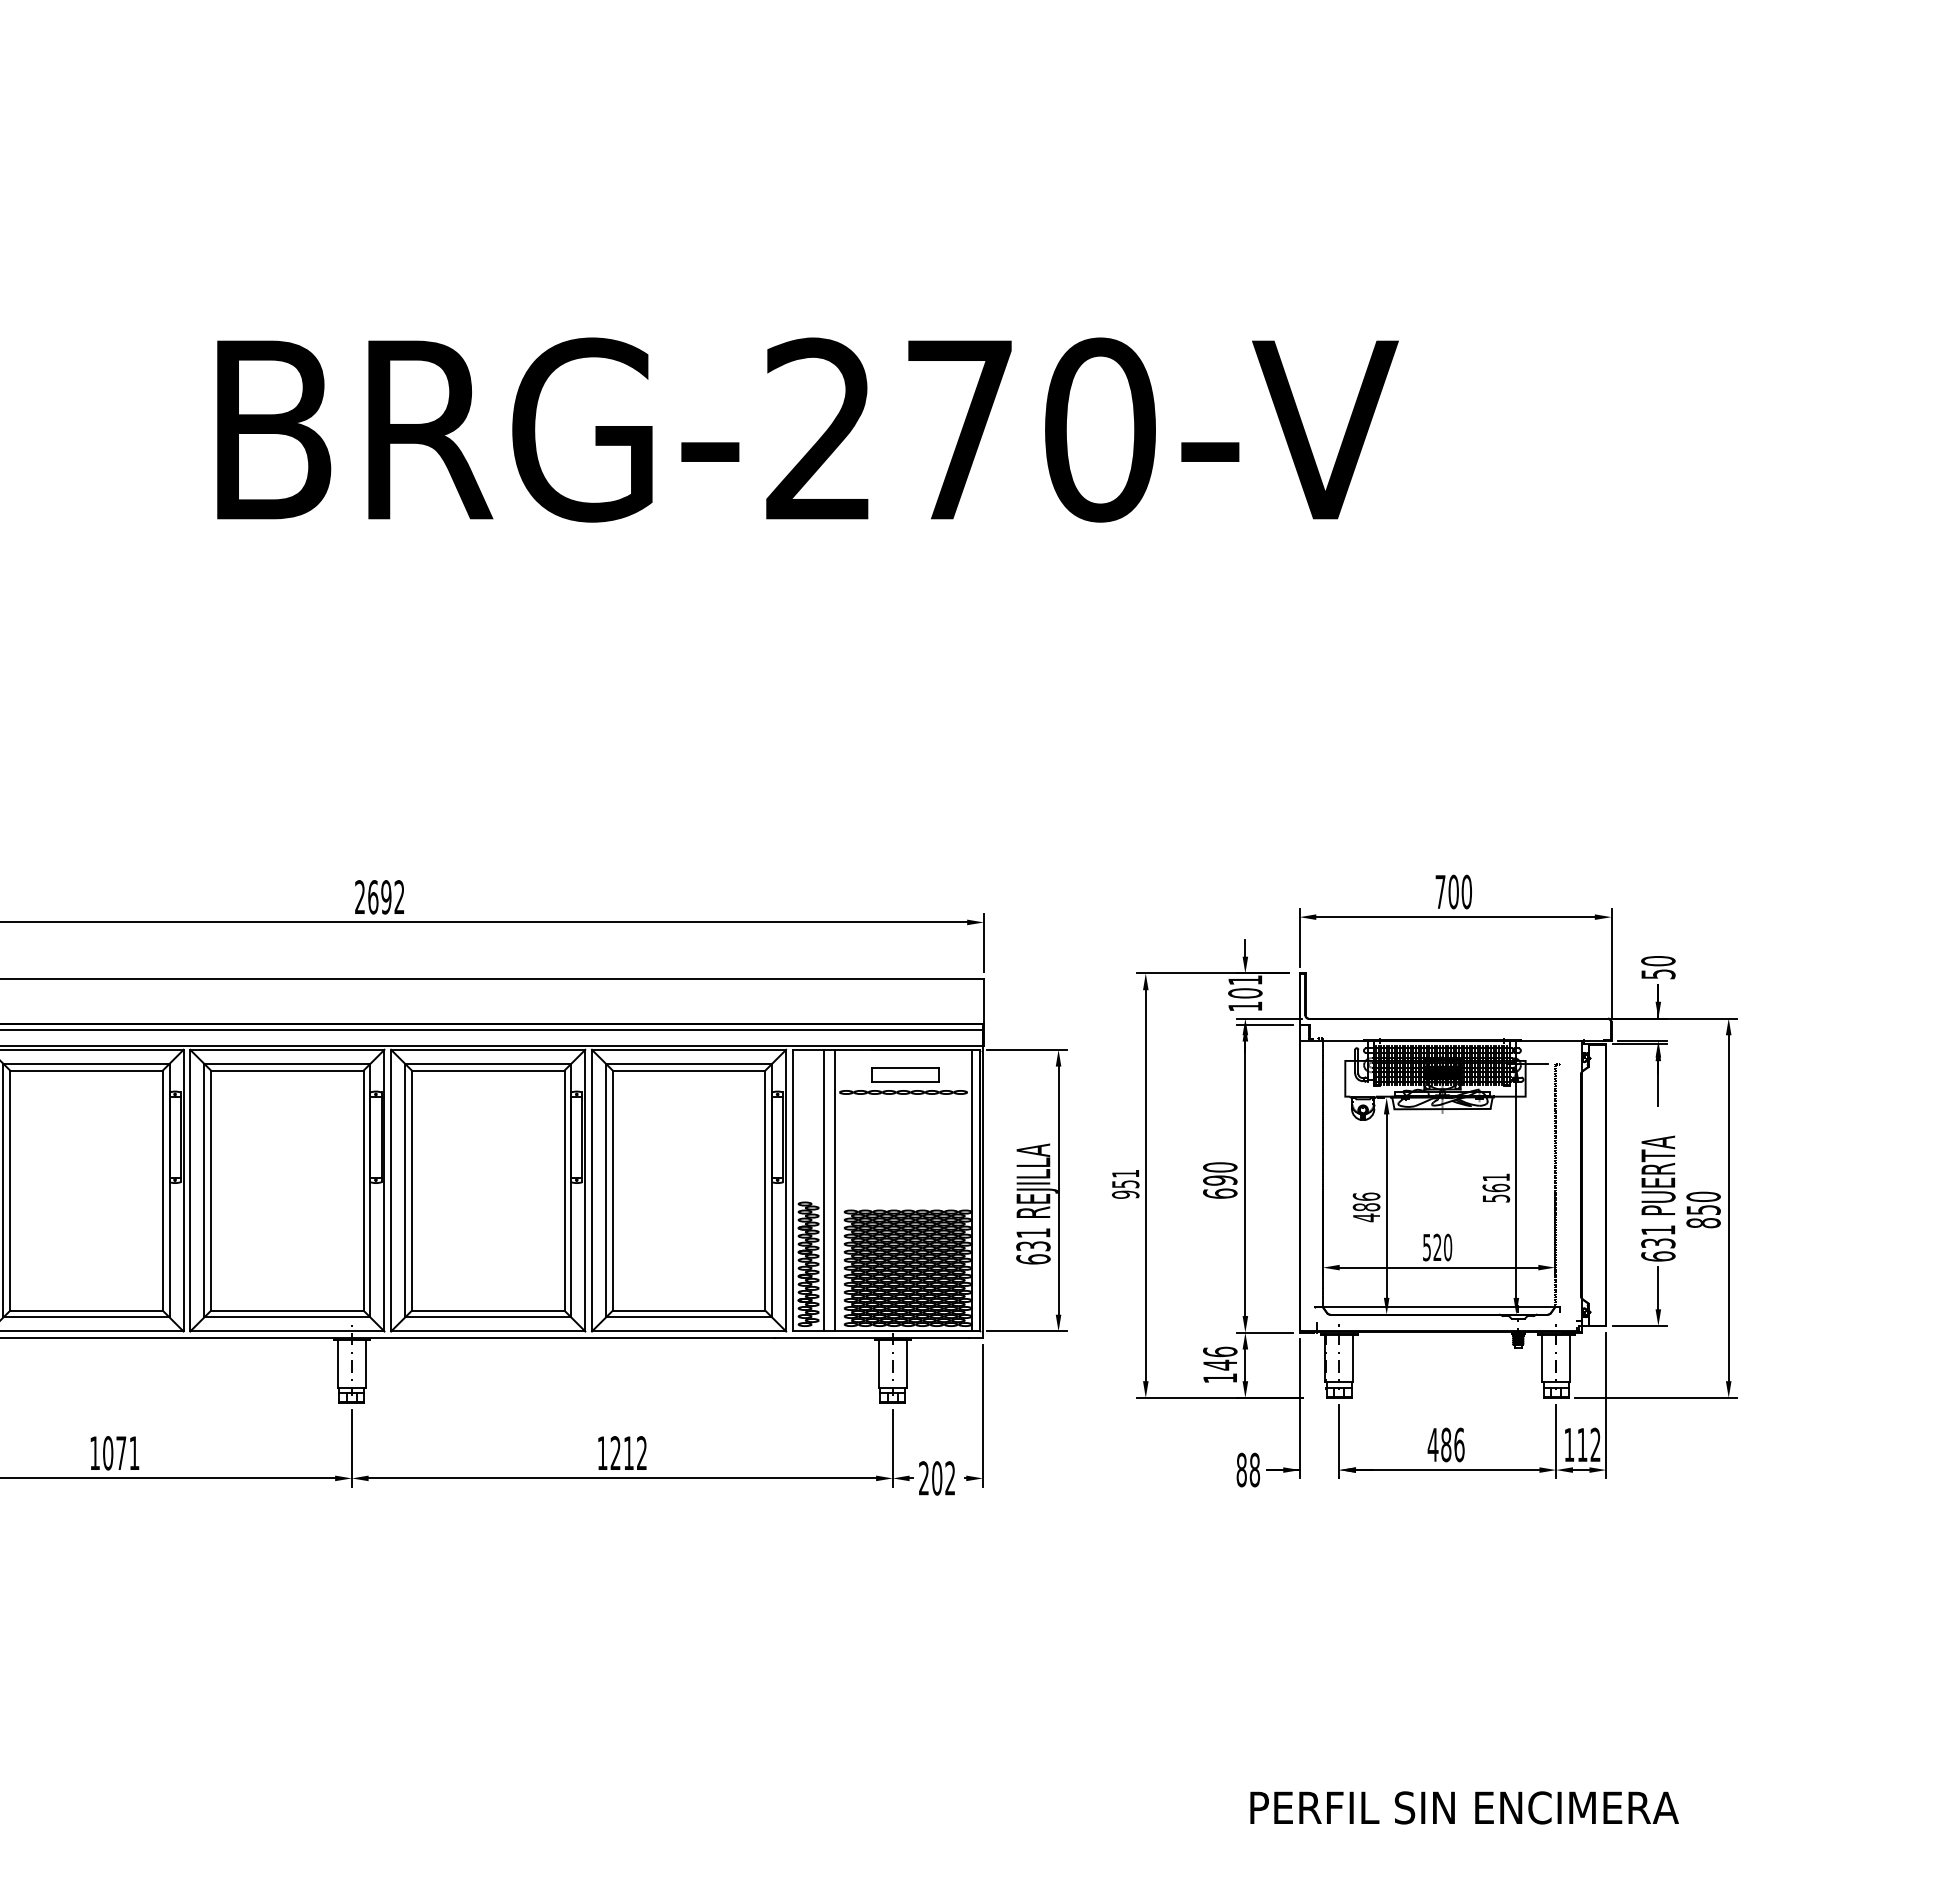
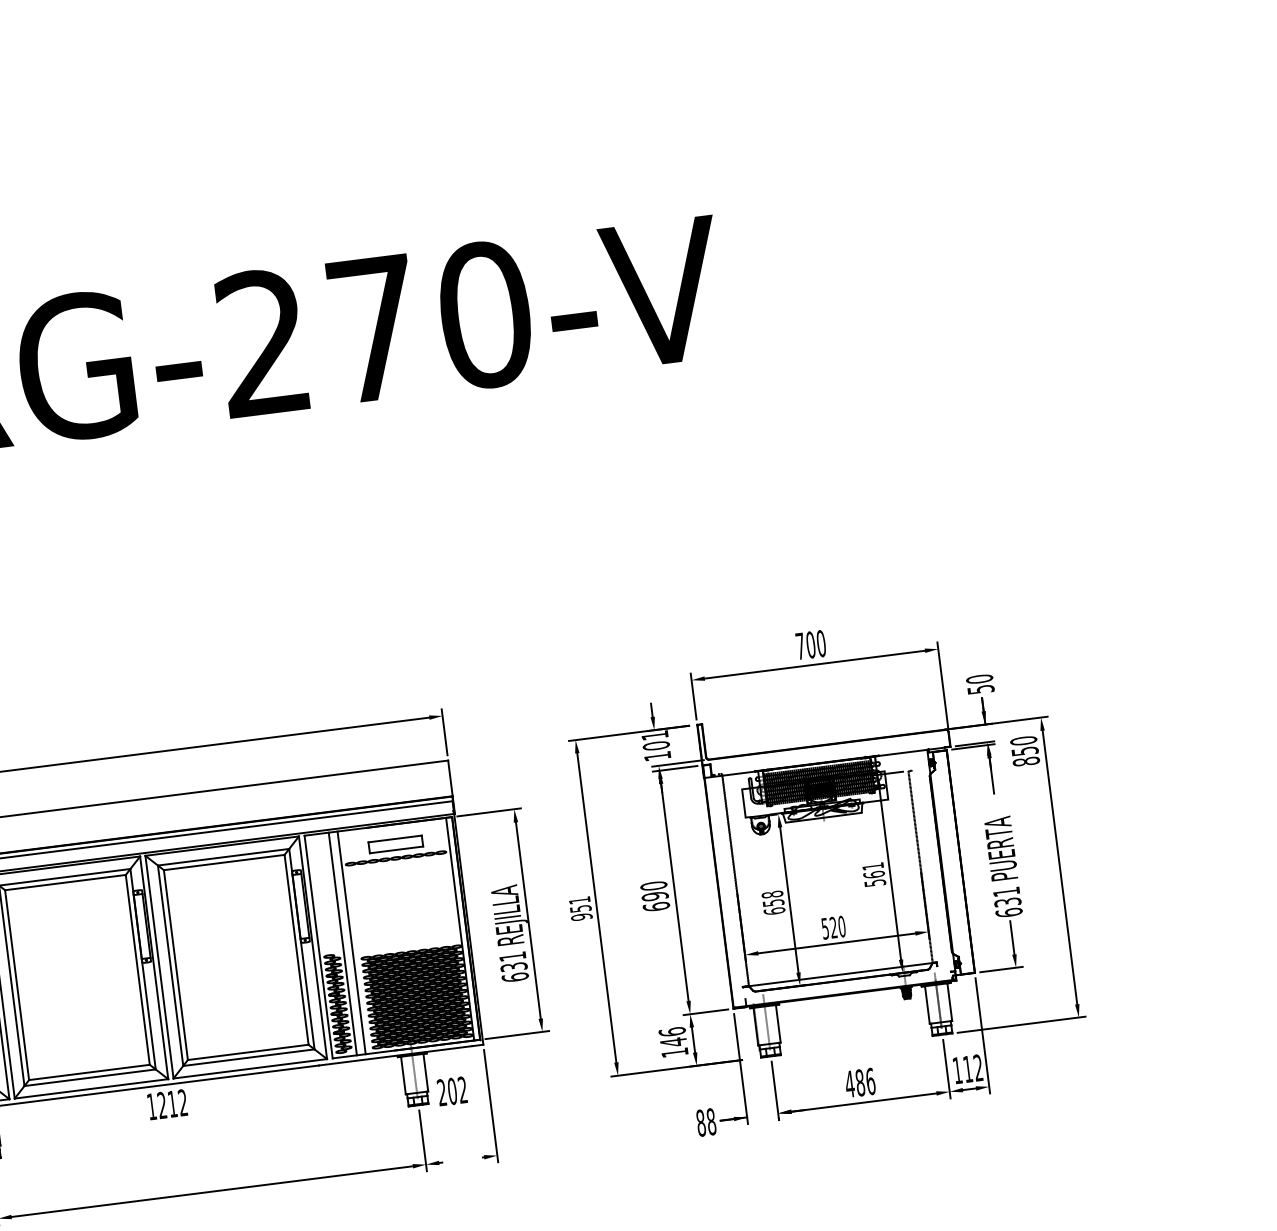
text: (1366, 1207) -> (773, 903), 486 -> 658
text: (1703, 1209) -> (1024, 750), moved
text: (622, 1452) -> (167, 1104), moved
text: (936, 1478) -> (451, 1091), moved

